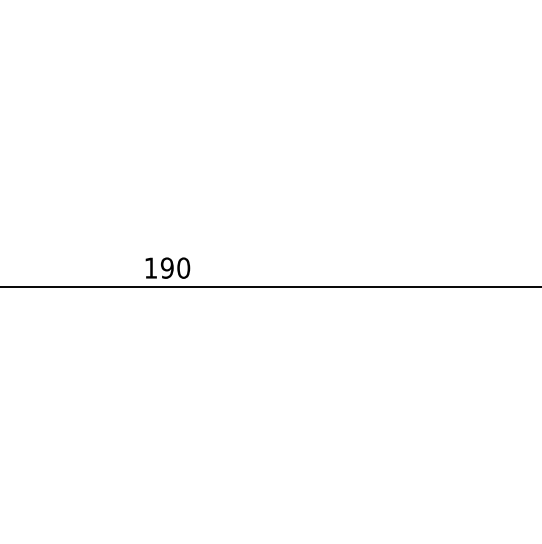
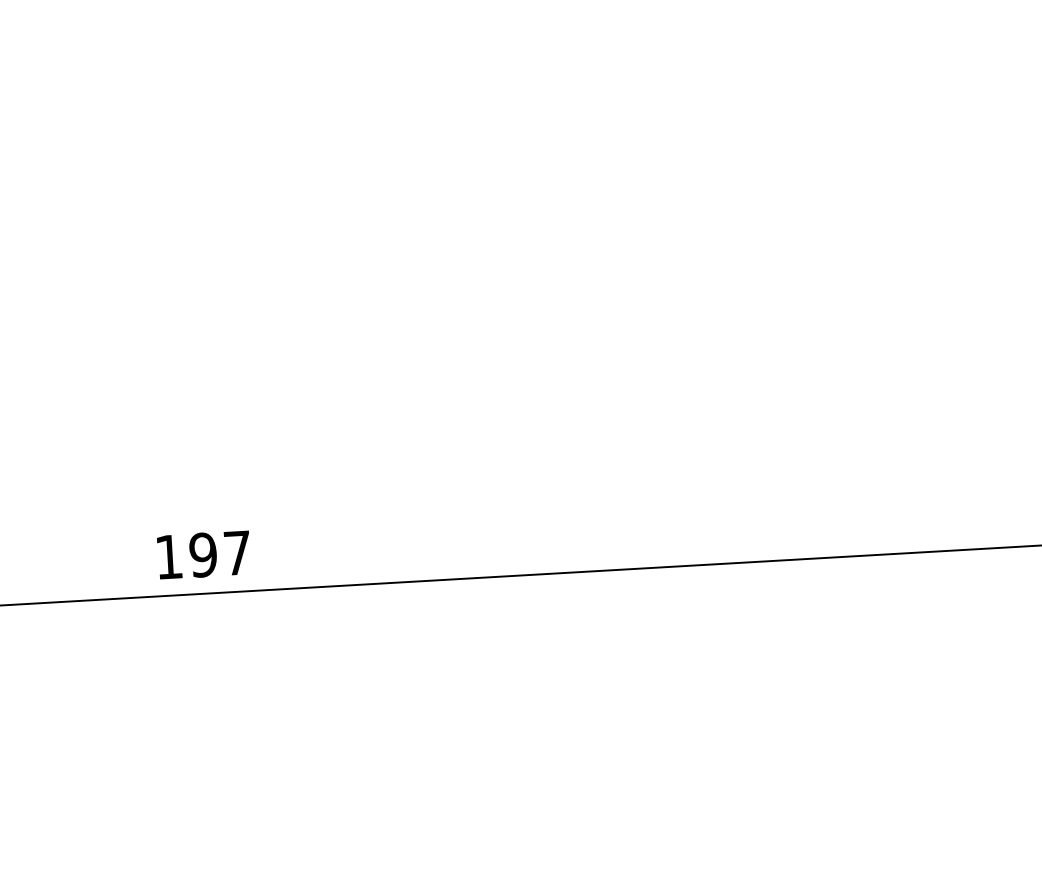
text: (183, 267) -> (237, 551), 190 -> 197

